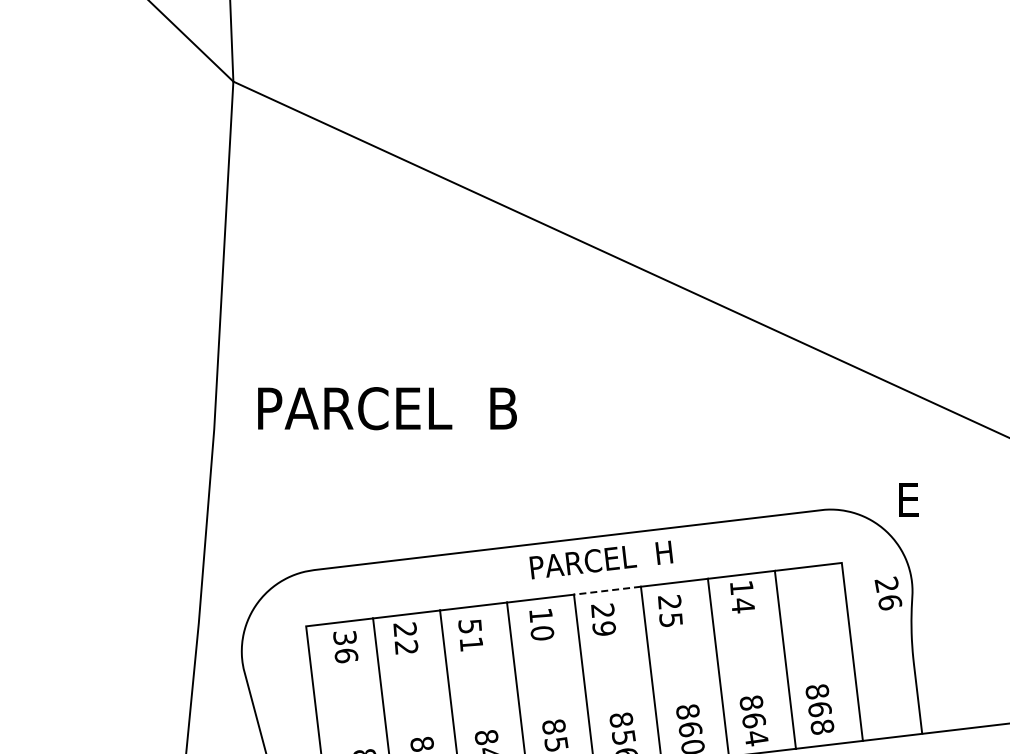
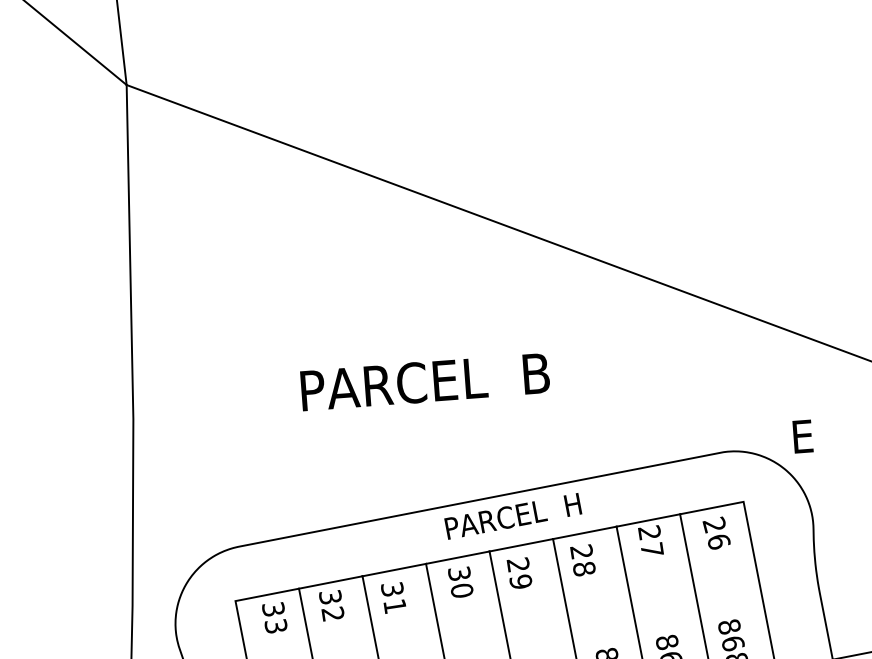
text: (387, 408) -> (425, 381), moved
line: (607, 590) -> (521, 545), dashed -> solid
text: (888, 593) -> (716, 533), moved
text: (742, 596) -> (650, 541), 14 -> 27
text: (540, 615) -> (459, 573), 10 -> 30
text: (670, 620) -> (583, 569), 25 -> 28
text: (469, 626) -> (391, 589), 51 -> 31
text: (404, 629) -> (329, 597), 22 -> 32
text: (346, 655) -> (276, 626), 36 -> 33

